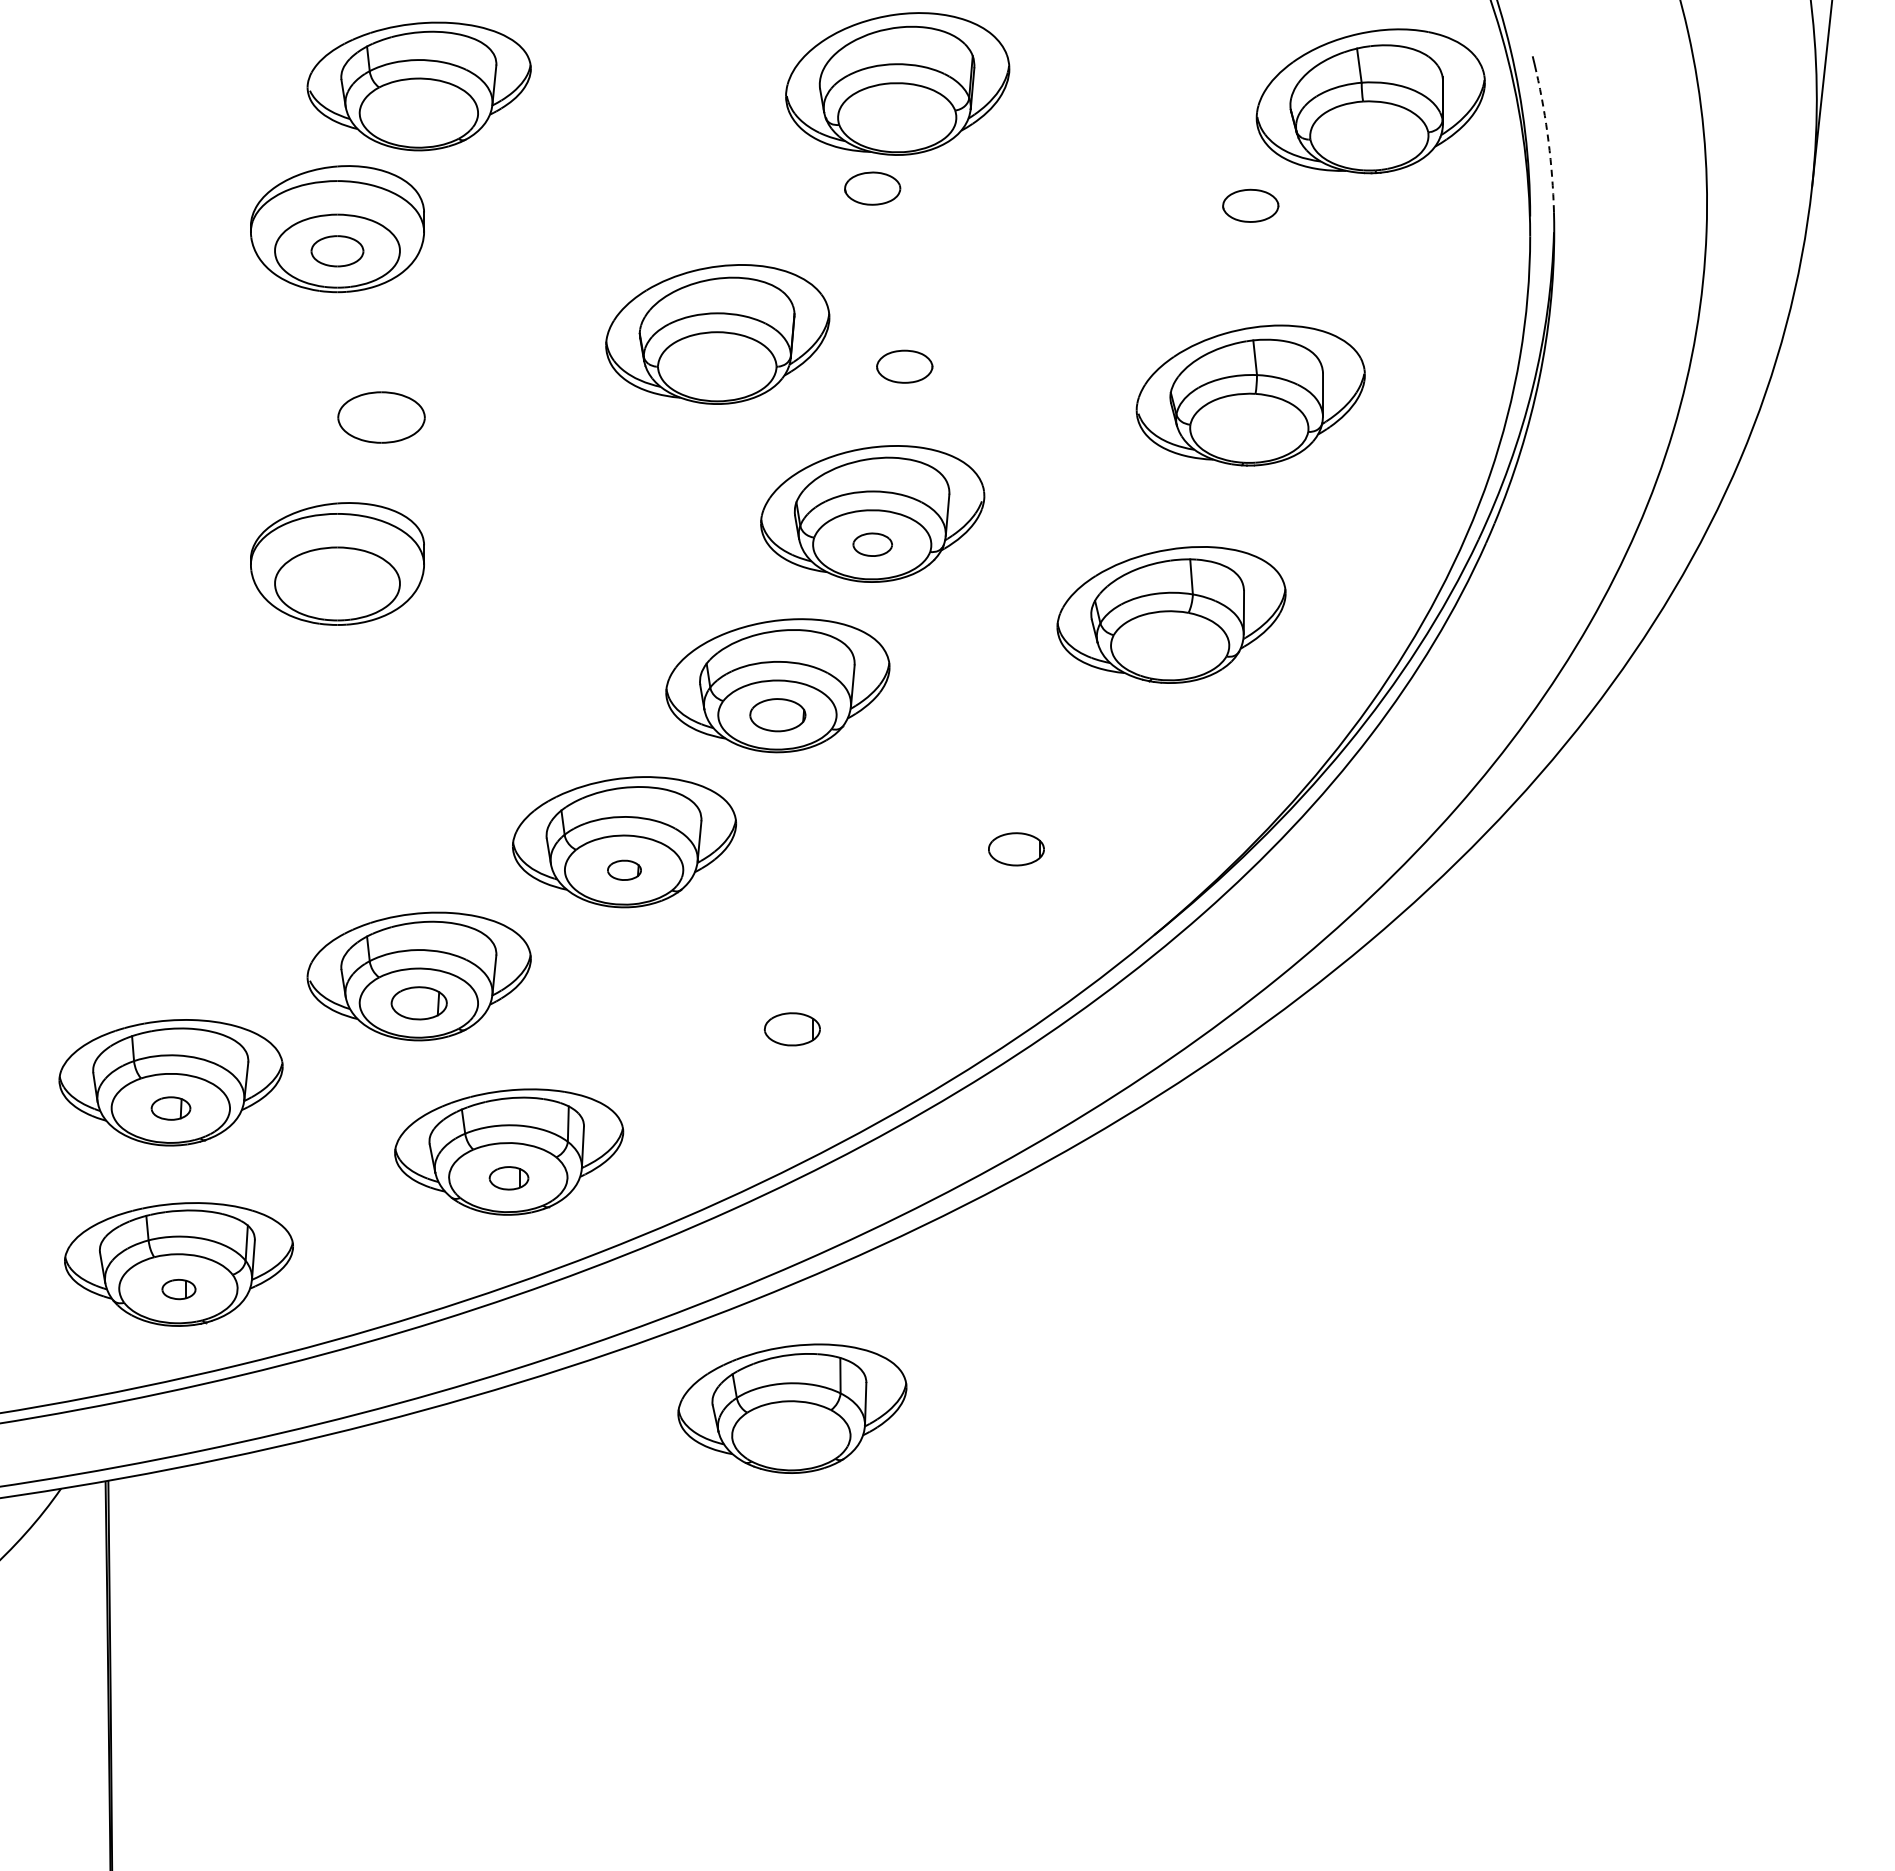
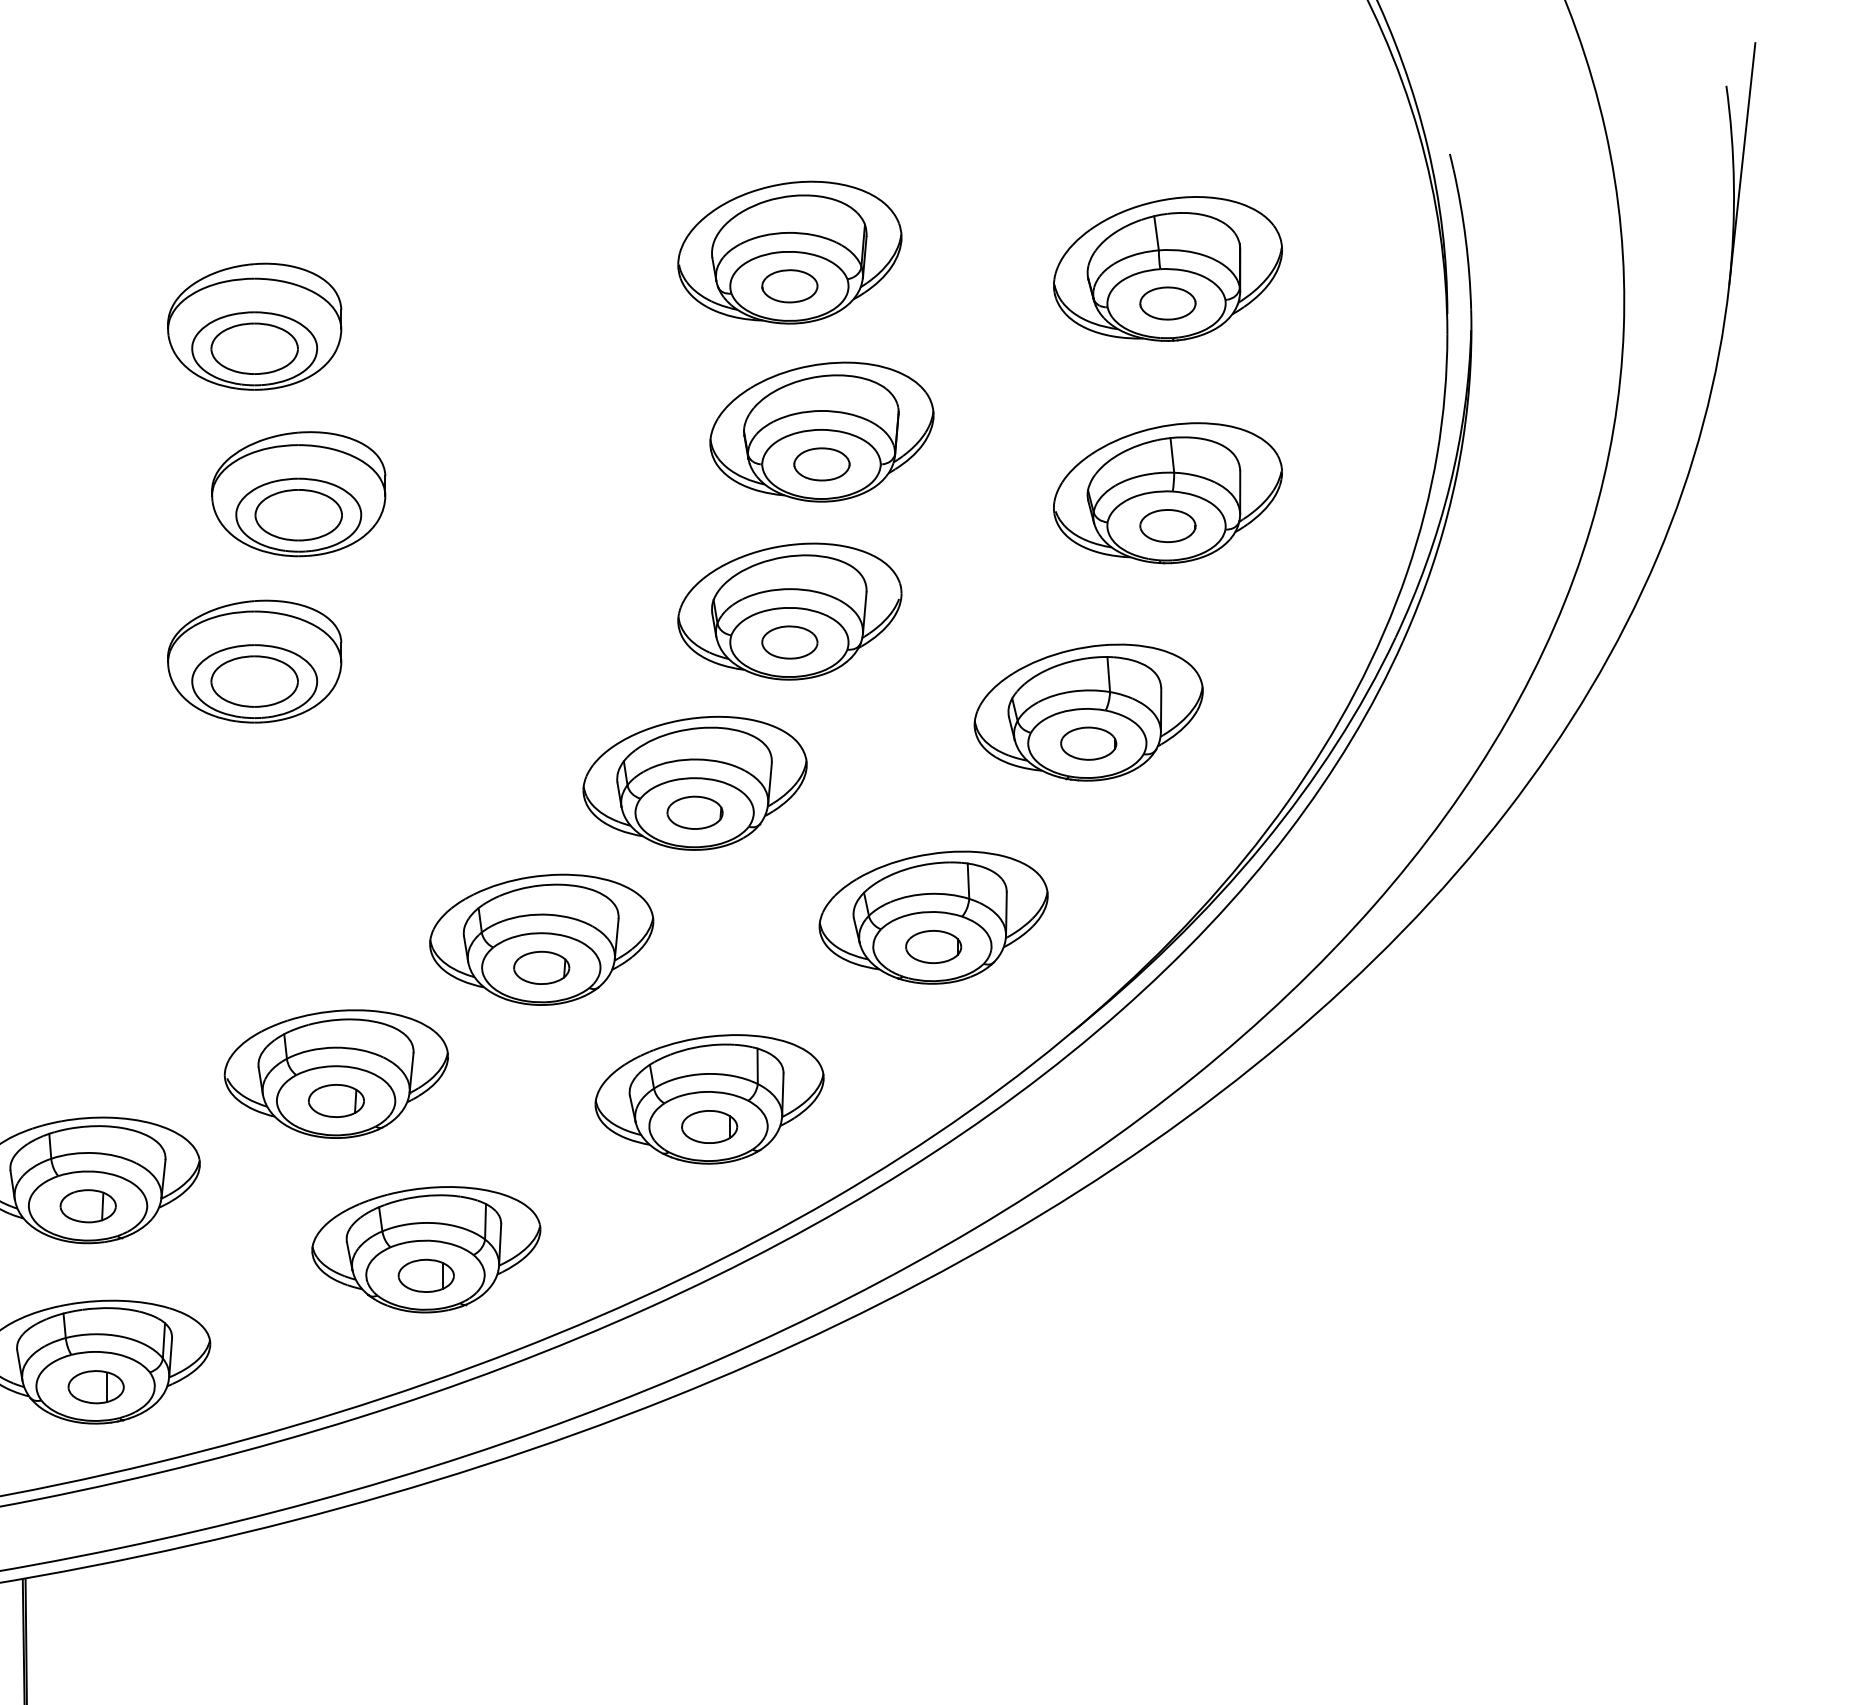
part: (897, 83) -> (789, 252), moved
part: (418, 86) -> (335, 184), removed
part: (1370, 101) -> (1167, 269), moved
arc: (1548, 141) -> (1465, 239), dashed -> solid
part: (337, 251) -> (254, 349), size x1.67
part: (717, 334) -> (821, 432), moved
part: (381, 396) -> (298, 494), added
part: (1250, 428) -> (1167, 526), added
part: (872, 544) -> (789, 642), size x1.43
part: (337, 583) -> (254, 681), added
part: (1171, 646) -> (1088, 744), added
part: (1016, 819) -> (933, 917), added
part: (624, 870) -> (541, 968), size x1.67
part: (170, 1108) -> (87, 1206), size x1.43
part: (508, 1178) -> (425, 1276), size x1.43
part: (178, 1289) -> (95, 1387), size x1.67
part: (792, 1408) -> (709, 1099), moved

